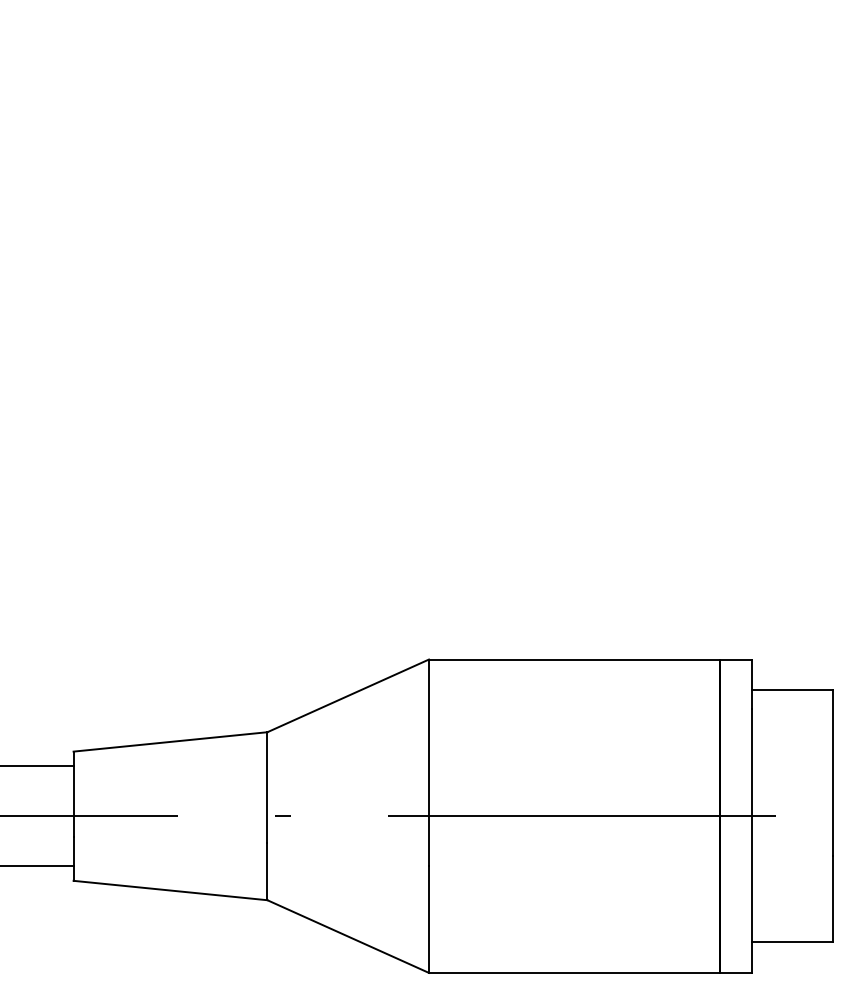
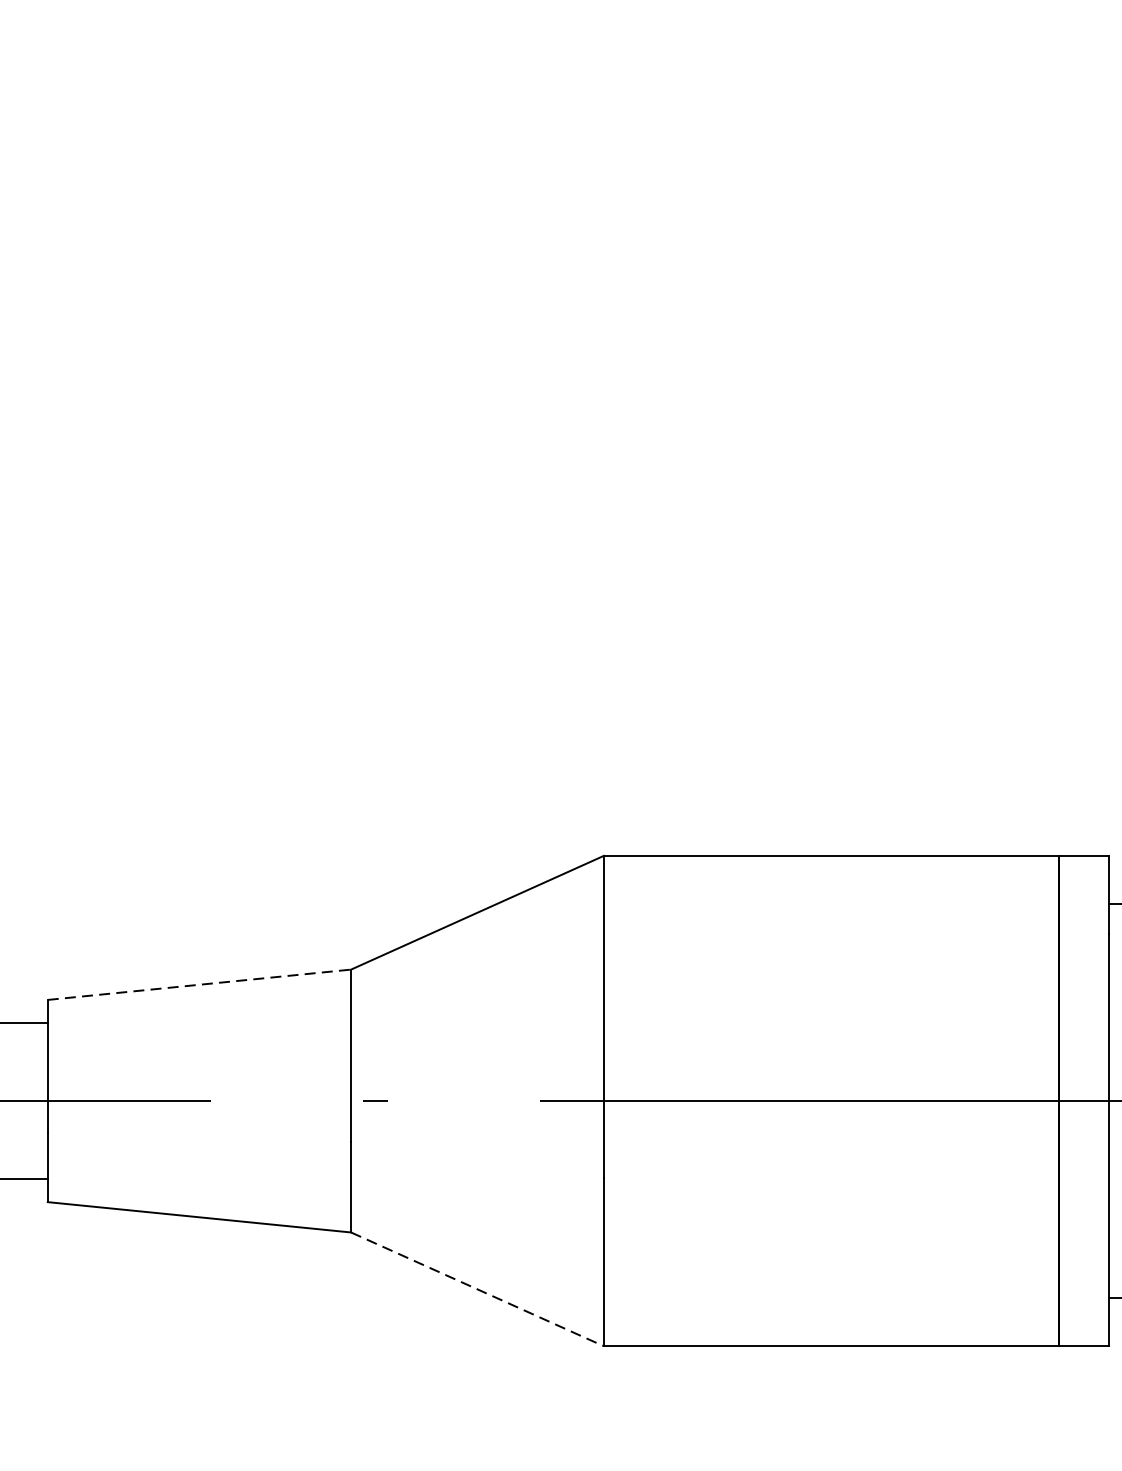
line: (171, 741) -> (200, 984), solid -> dashed
line: (348, 936) -> (477, 1289), solid -> dashed

